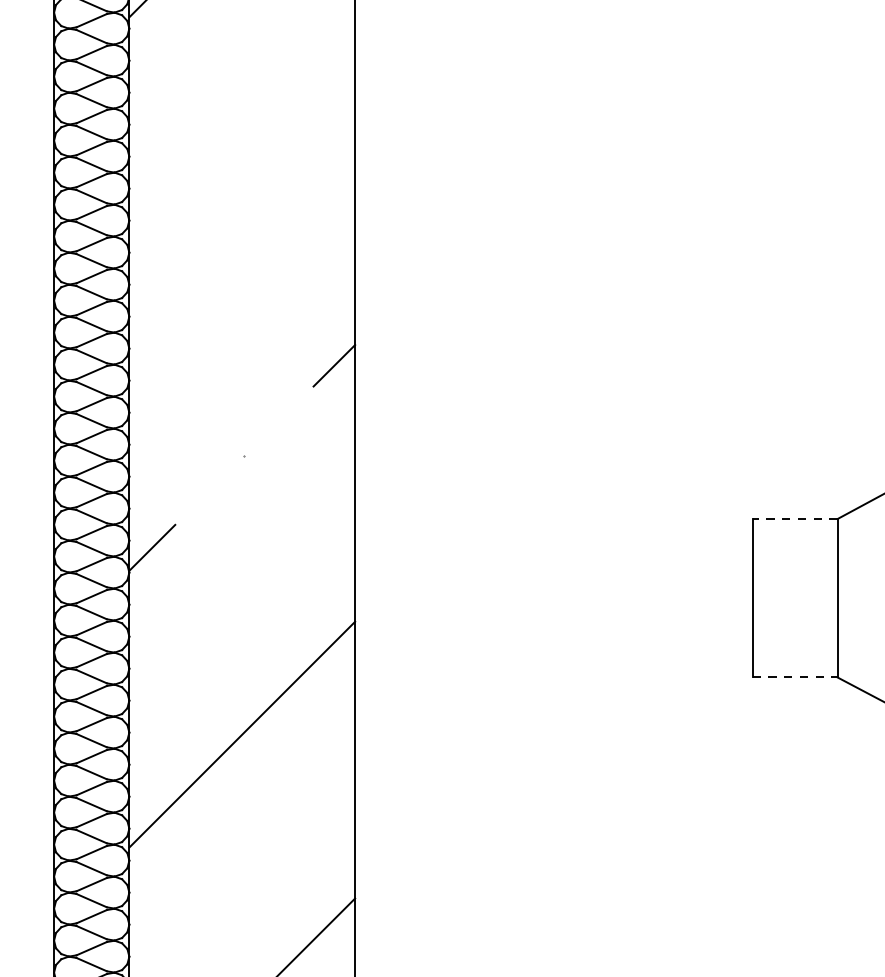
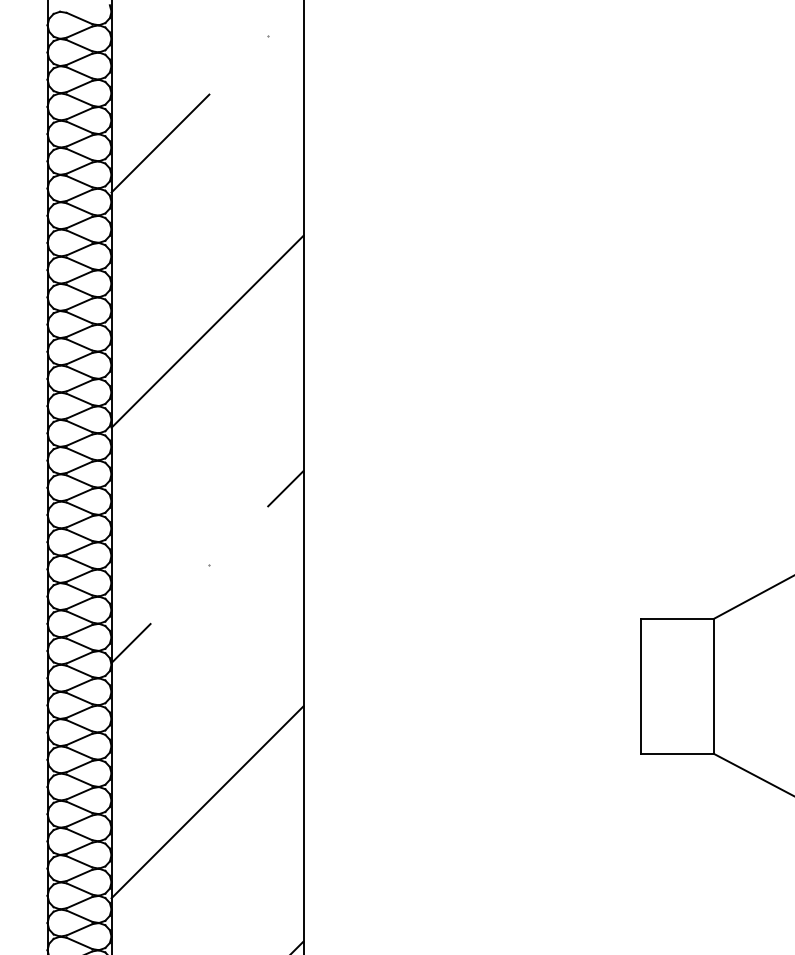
line: (242, 180) -> (207, 331), added
line: (795, 519) -> (677, 619), dashed -> solid
line: (796, 677) -> (678, 753), dashed -> solid

